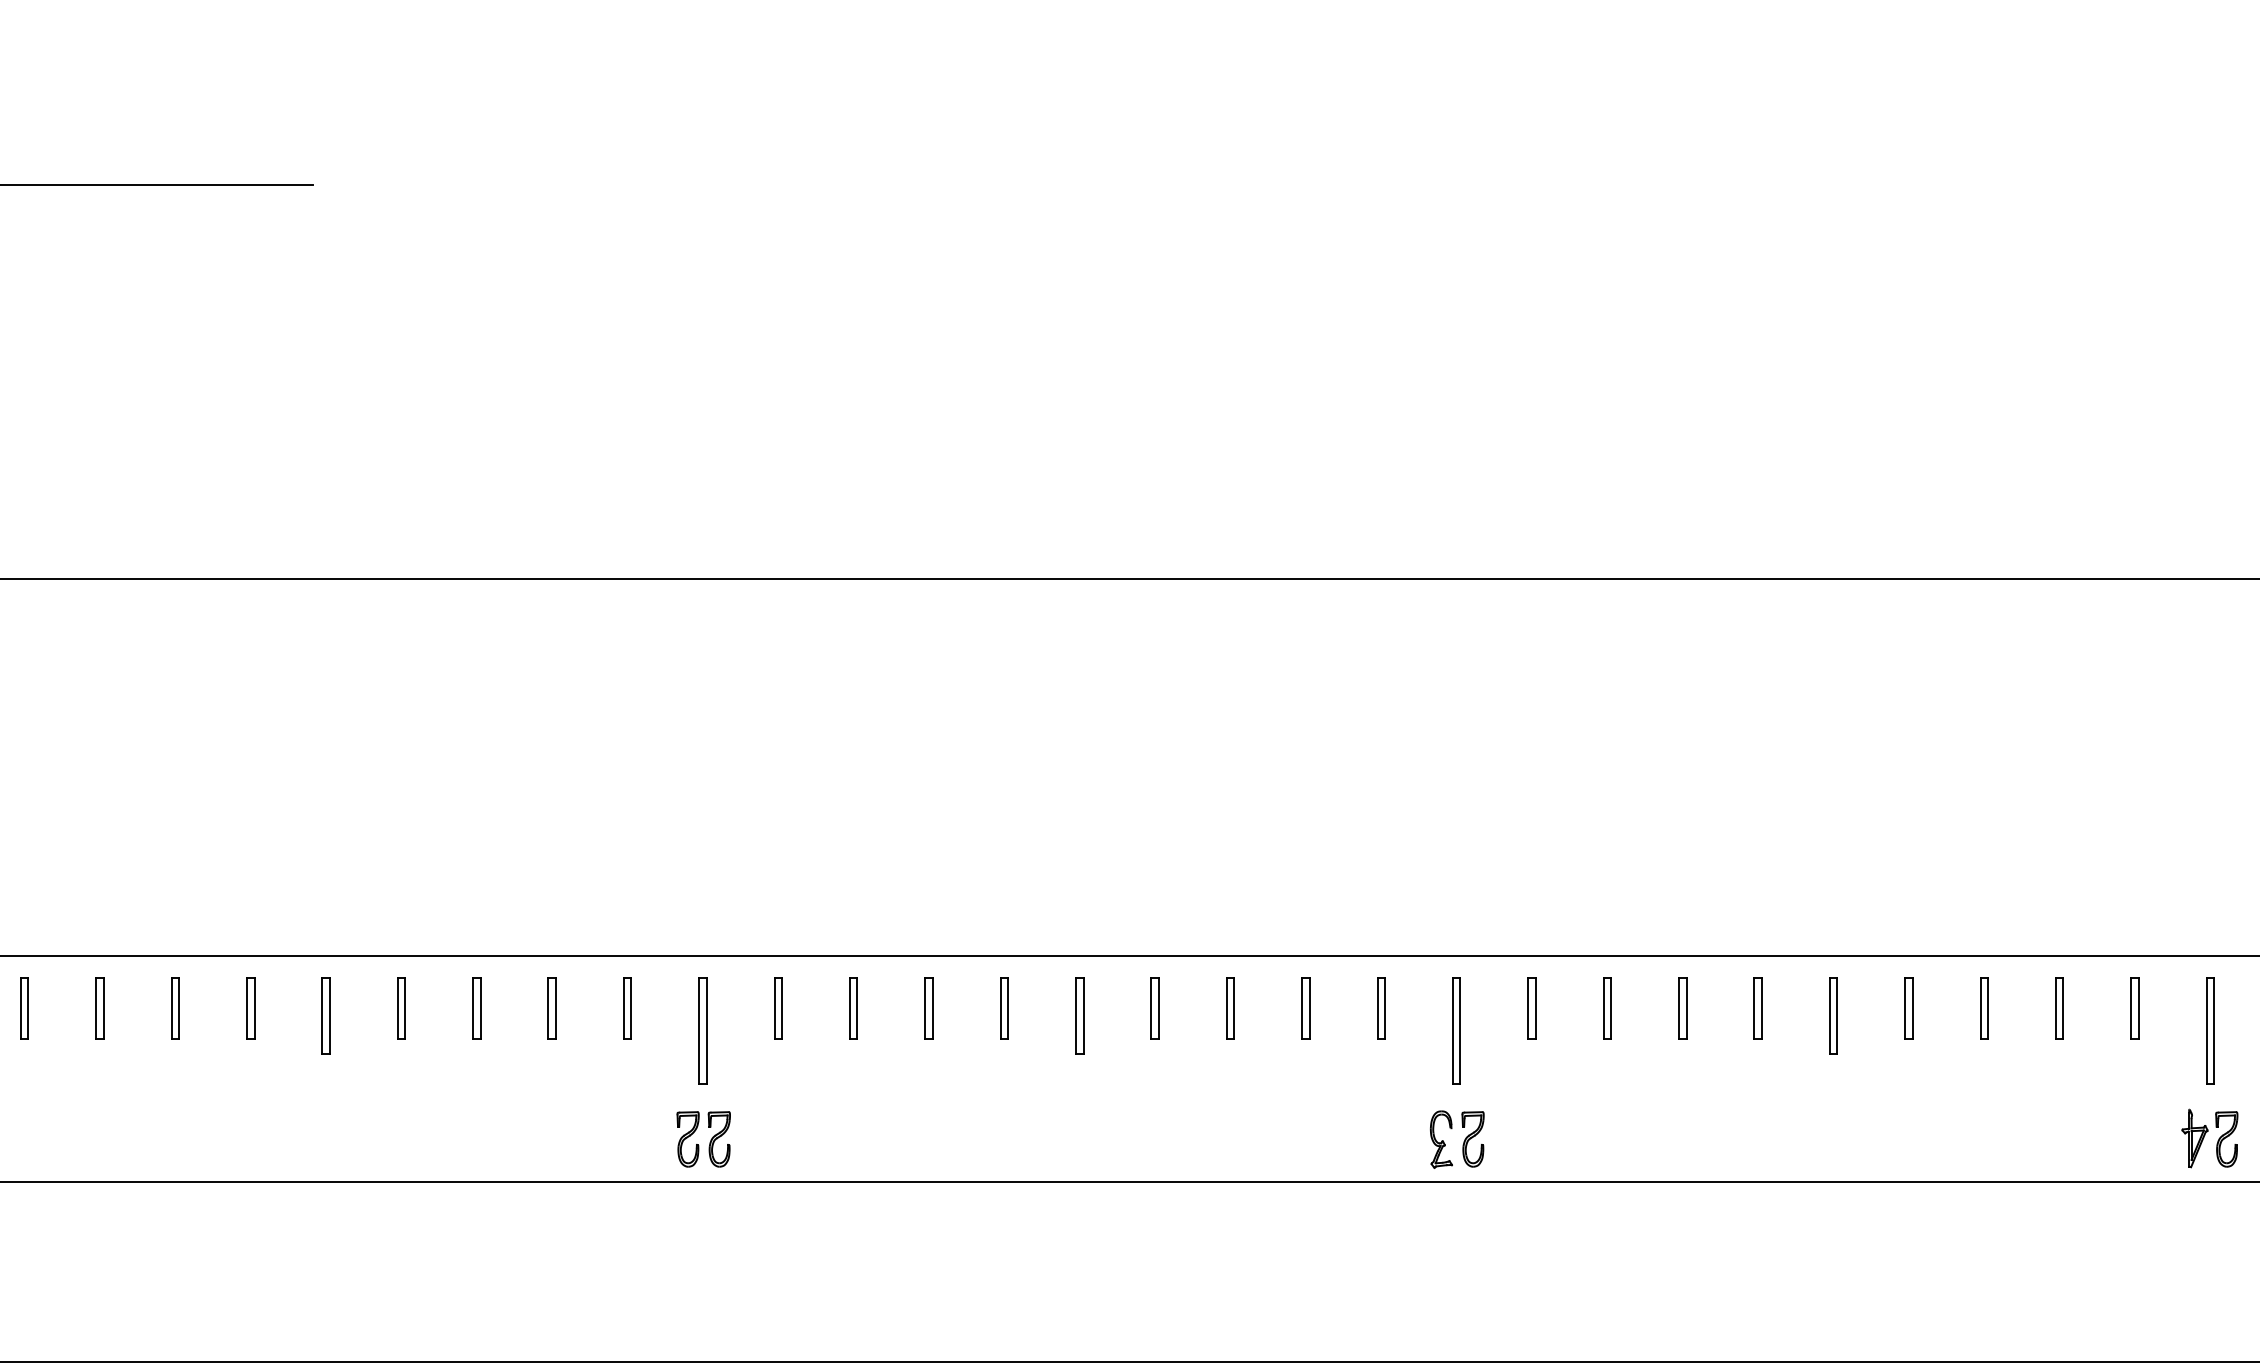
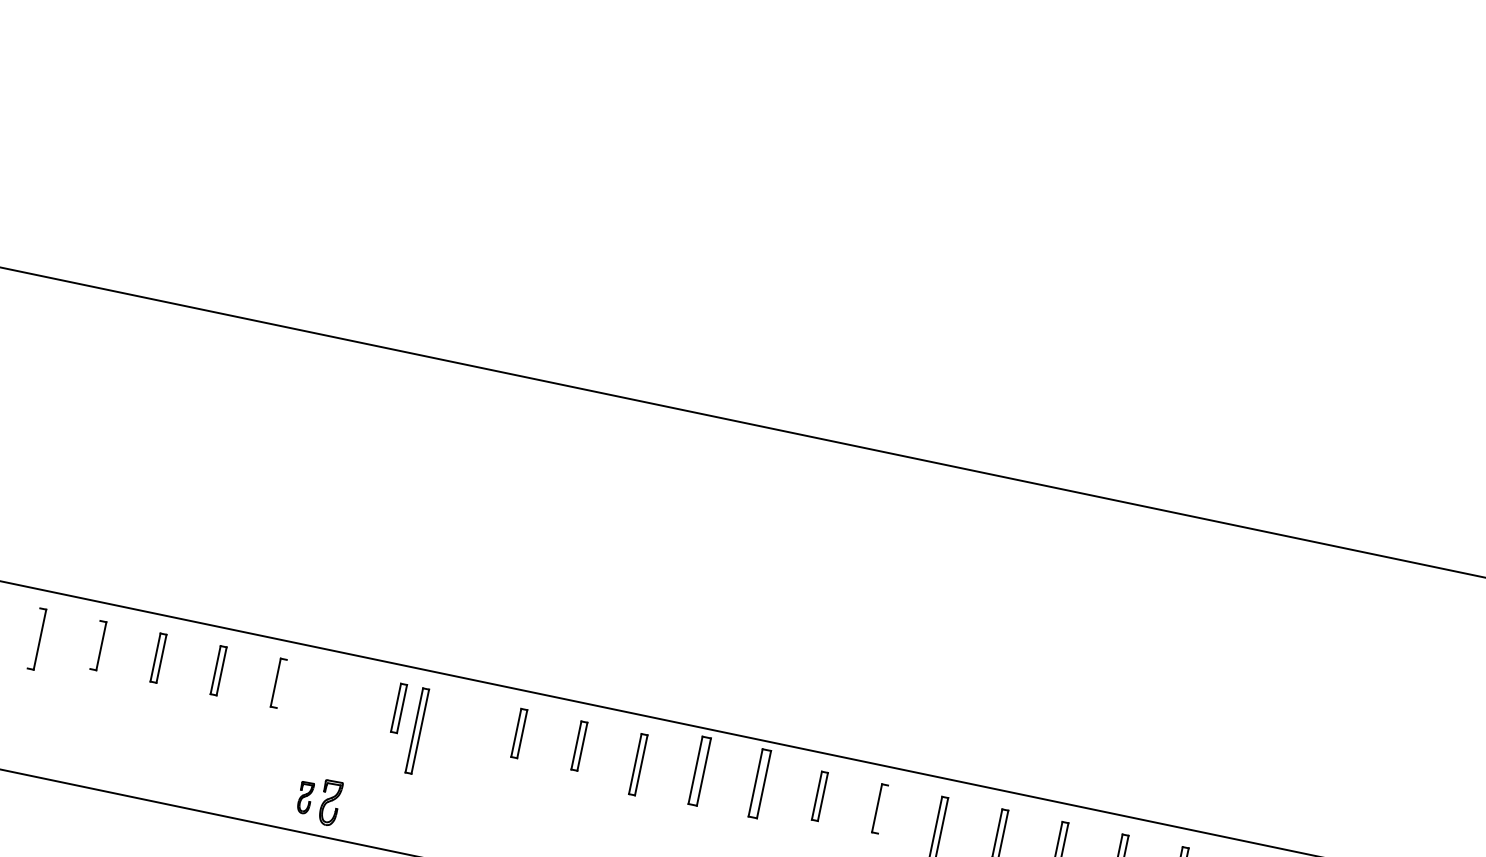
line: (397, 1008) -> (95, 645), removed
line: (631, 1008) -> (281, 684), removed
part: (853, 1008) -> (458, 721), removed
part: (1154, 1008) -> (699, 771), size x1.4
part: (1230, 1008) -> (759, 783), size x1.4
line: (1385, 1008) -> (883, 809), removed
line: (322, 1015) -> (34, 638), removed
part: (702, 1030) -> (417, 730), moved
part: (687, 1139) -> (304, 797), size x0.7

